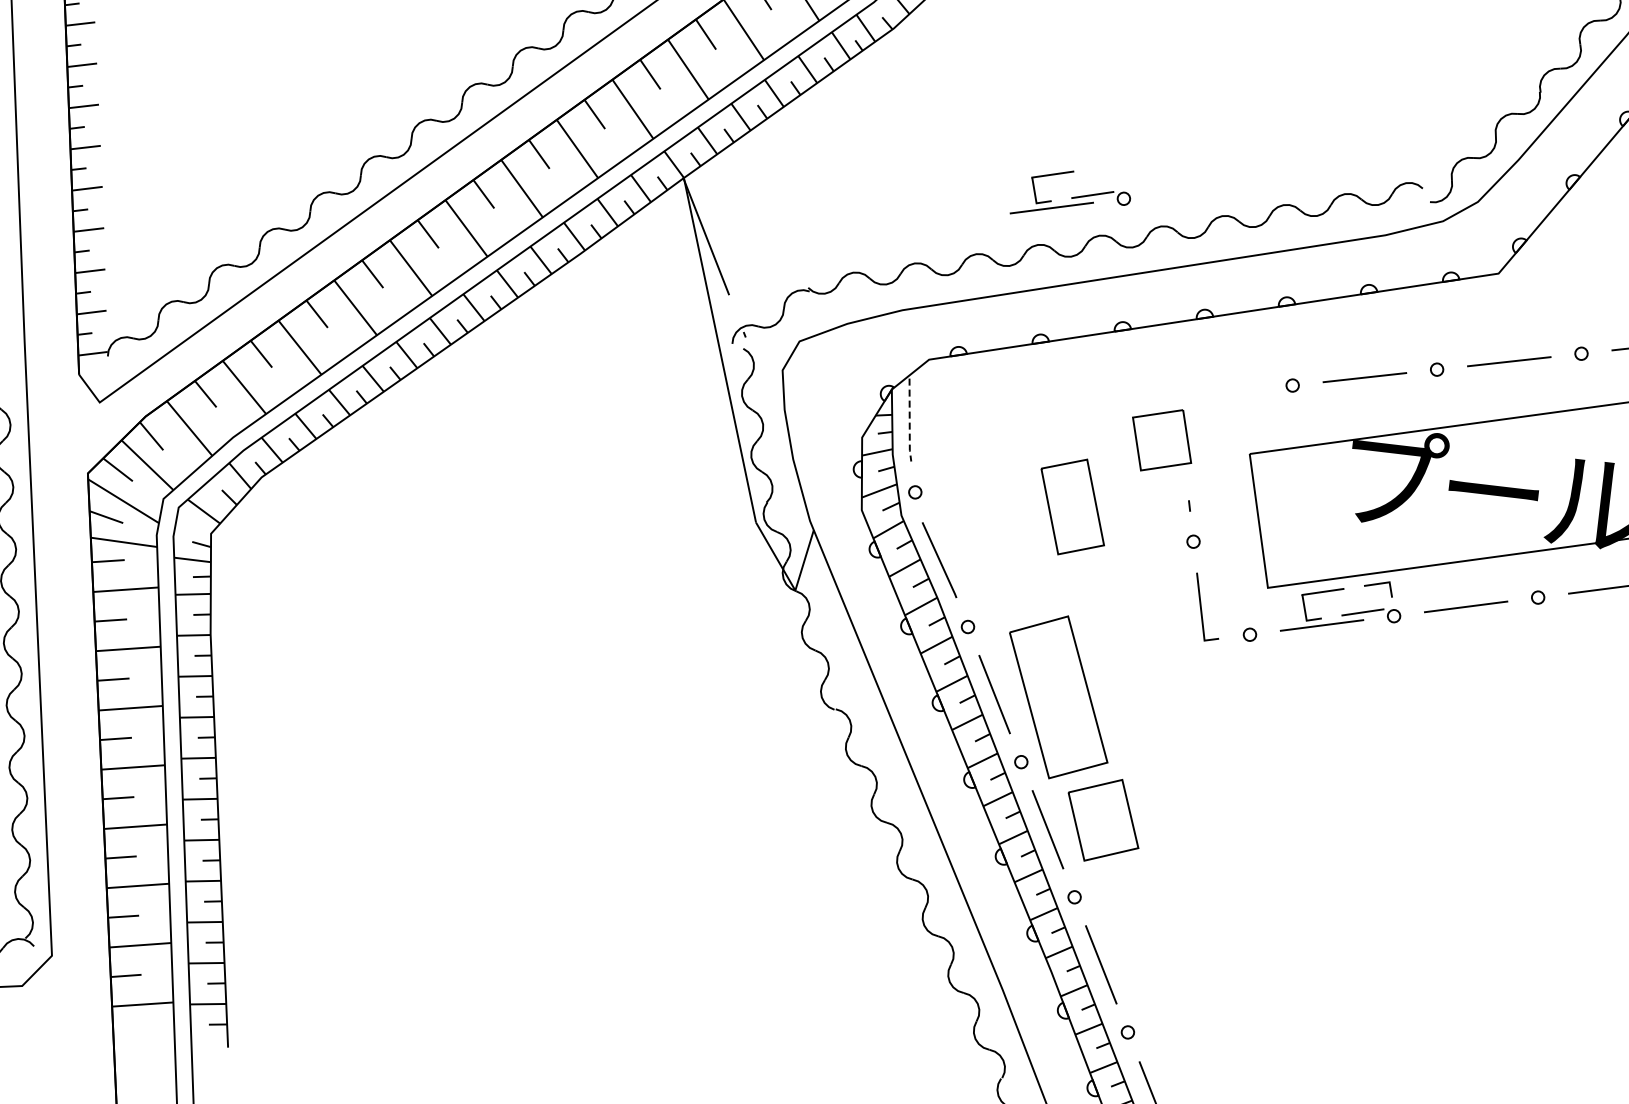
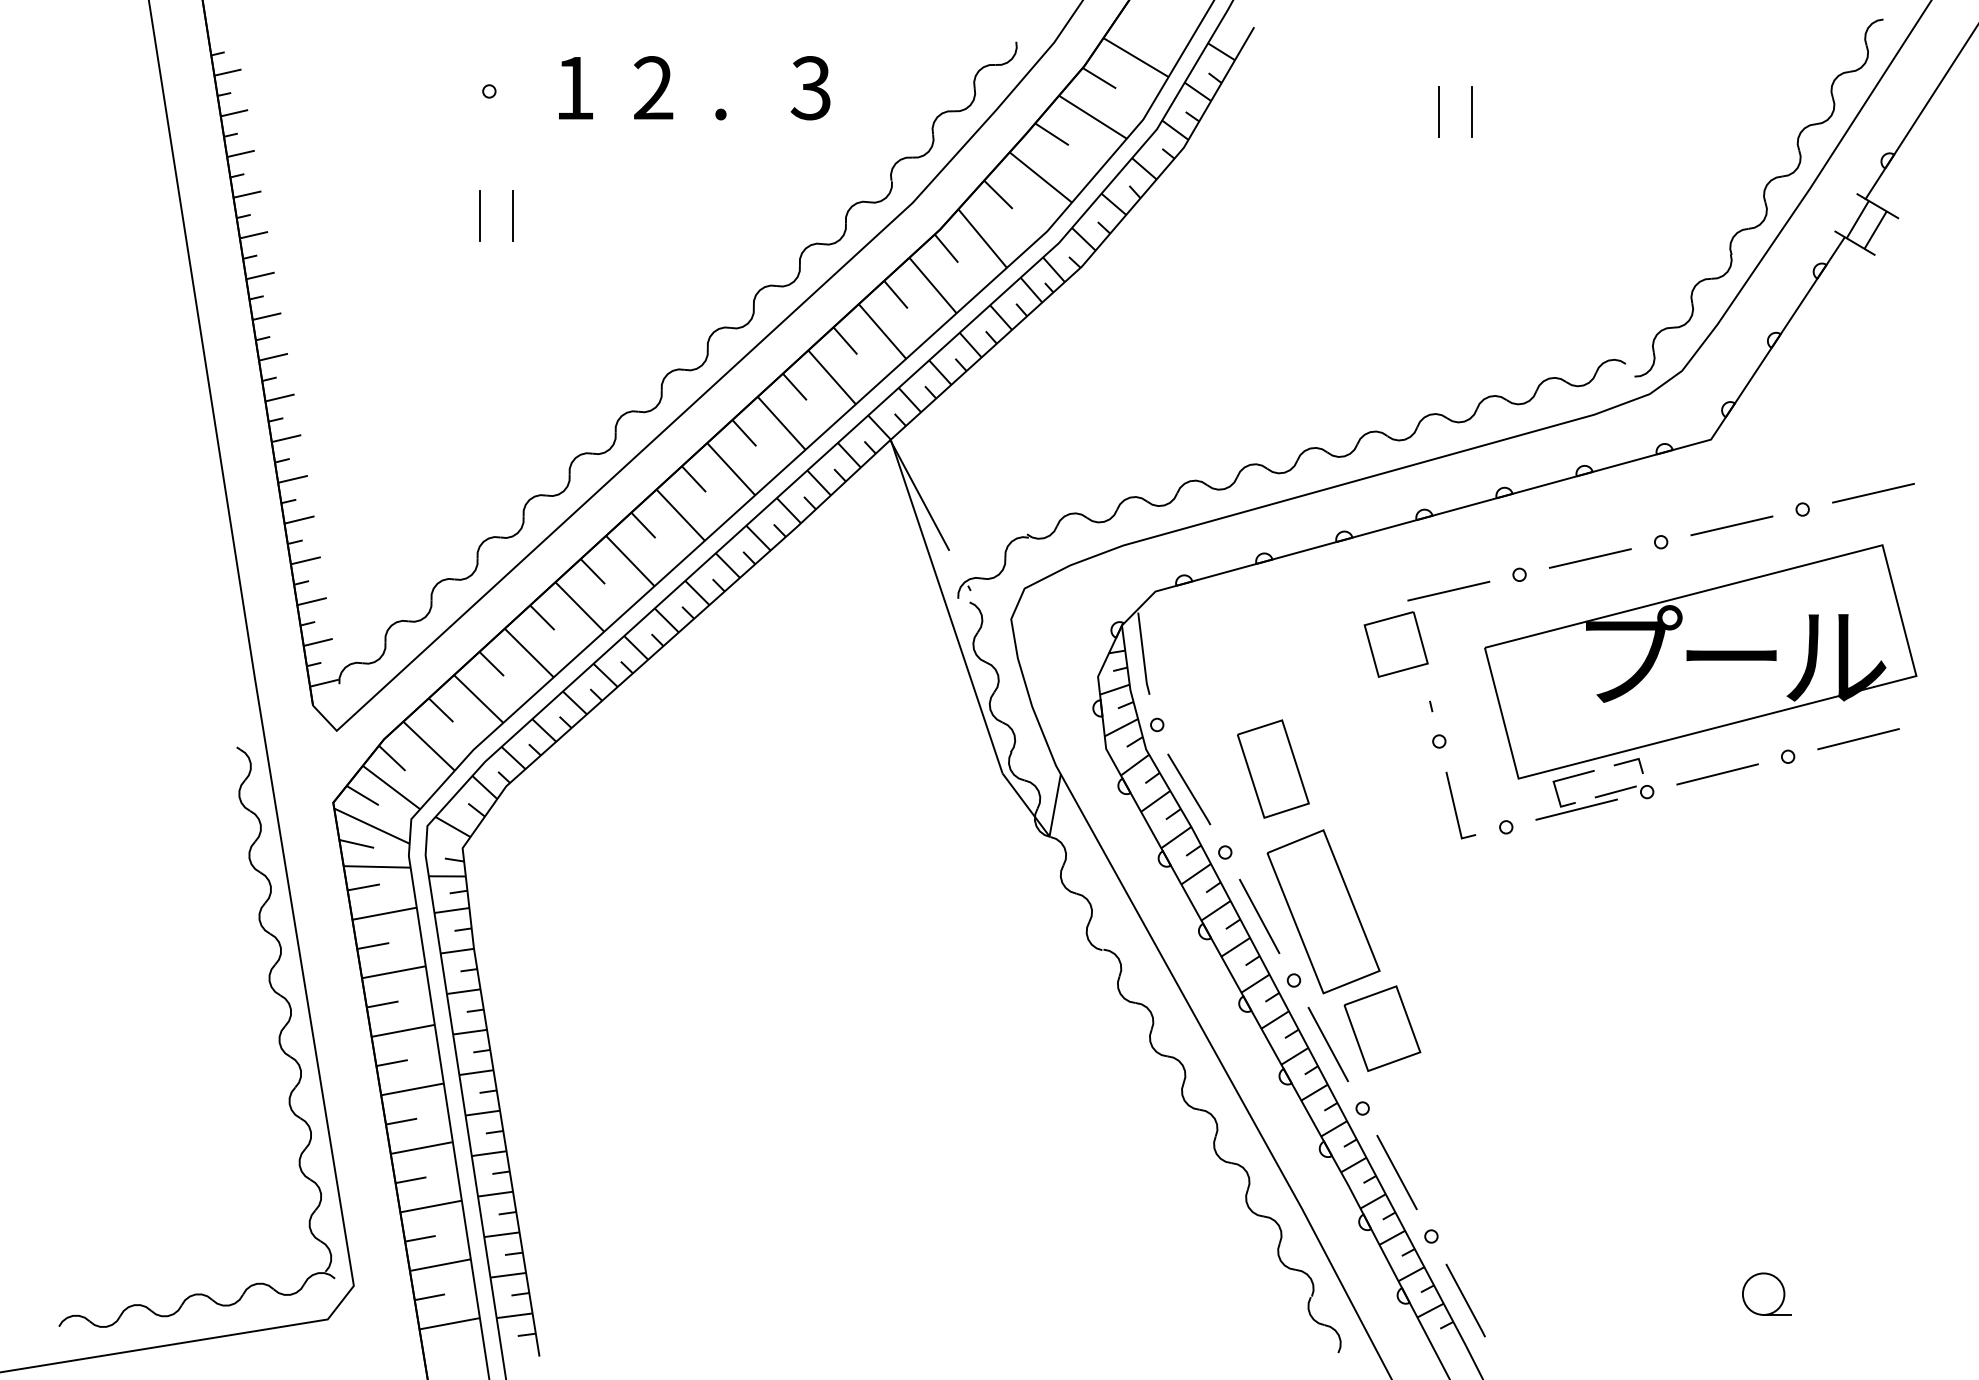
part: (1071, 196) -> (1277, 412), removed
line: (1220, 392) -> (1448, 590), added
line: (909, 421) -> (1143, 655), dashed -> solid
part: (1073, 506) -> (1273, 768), moved

